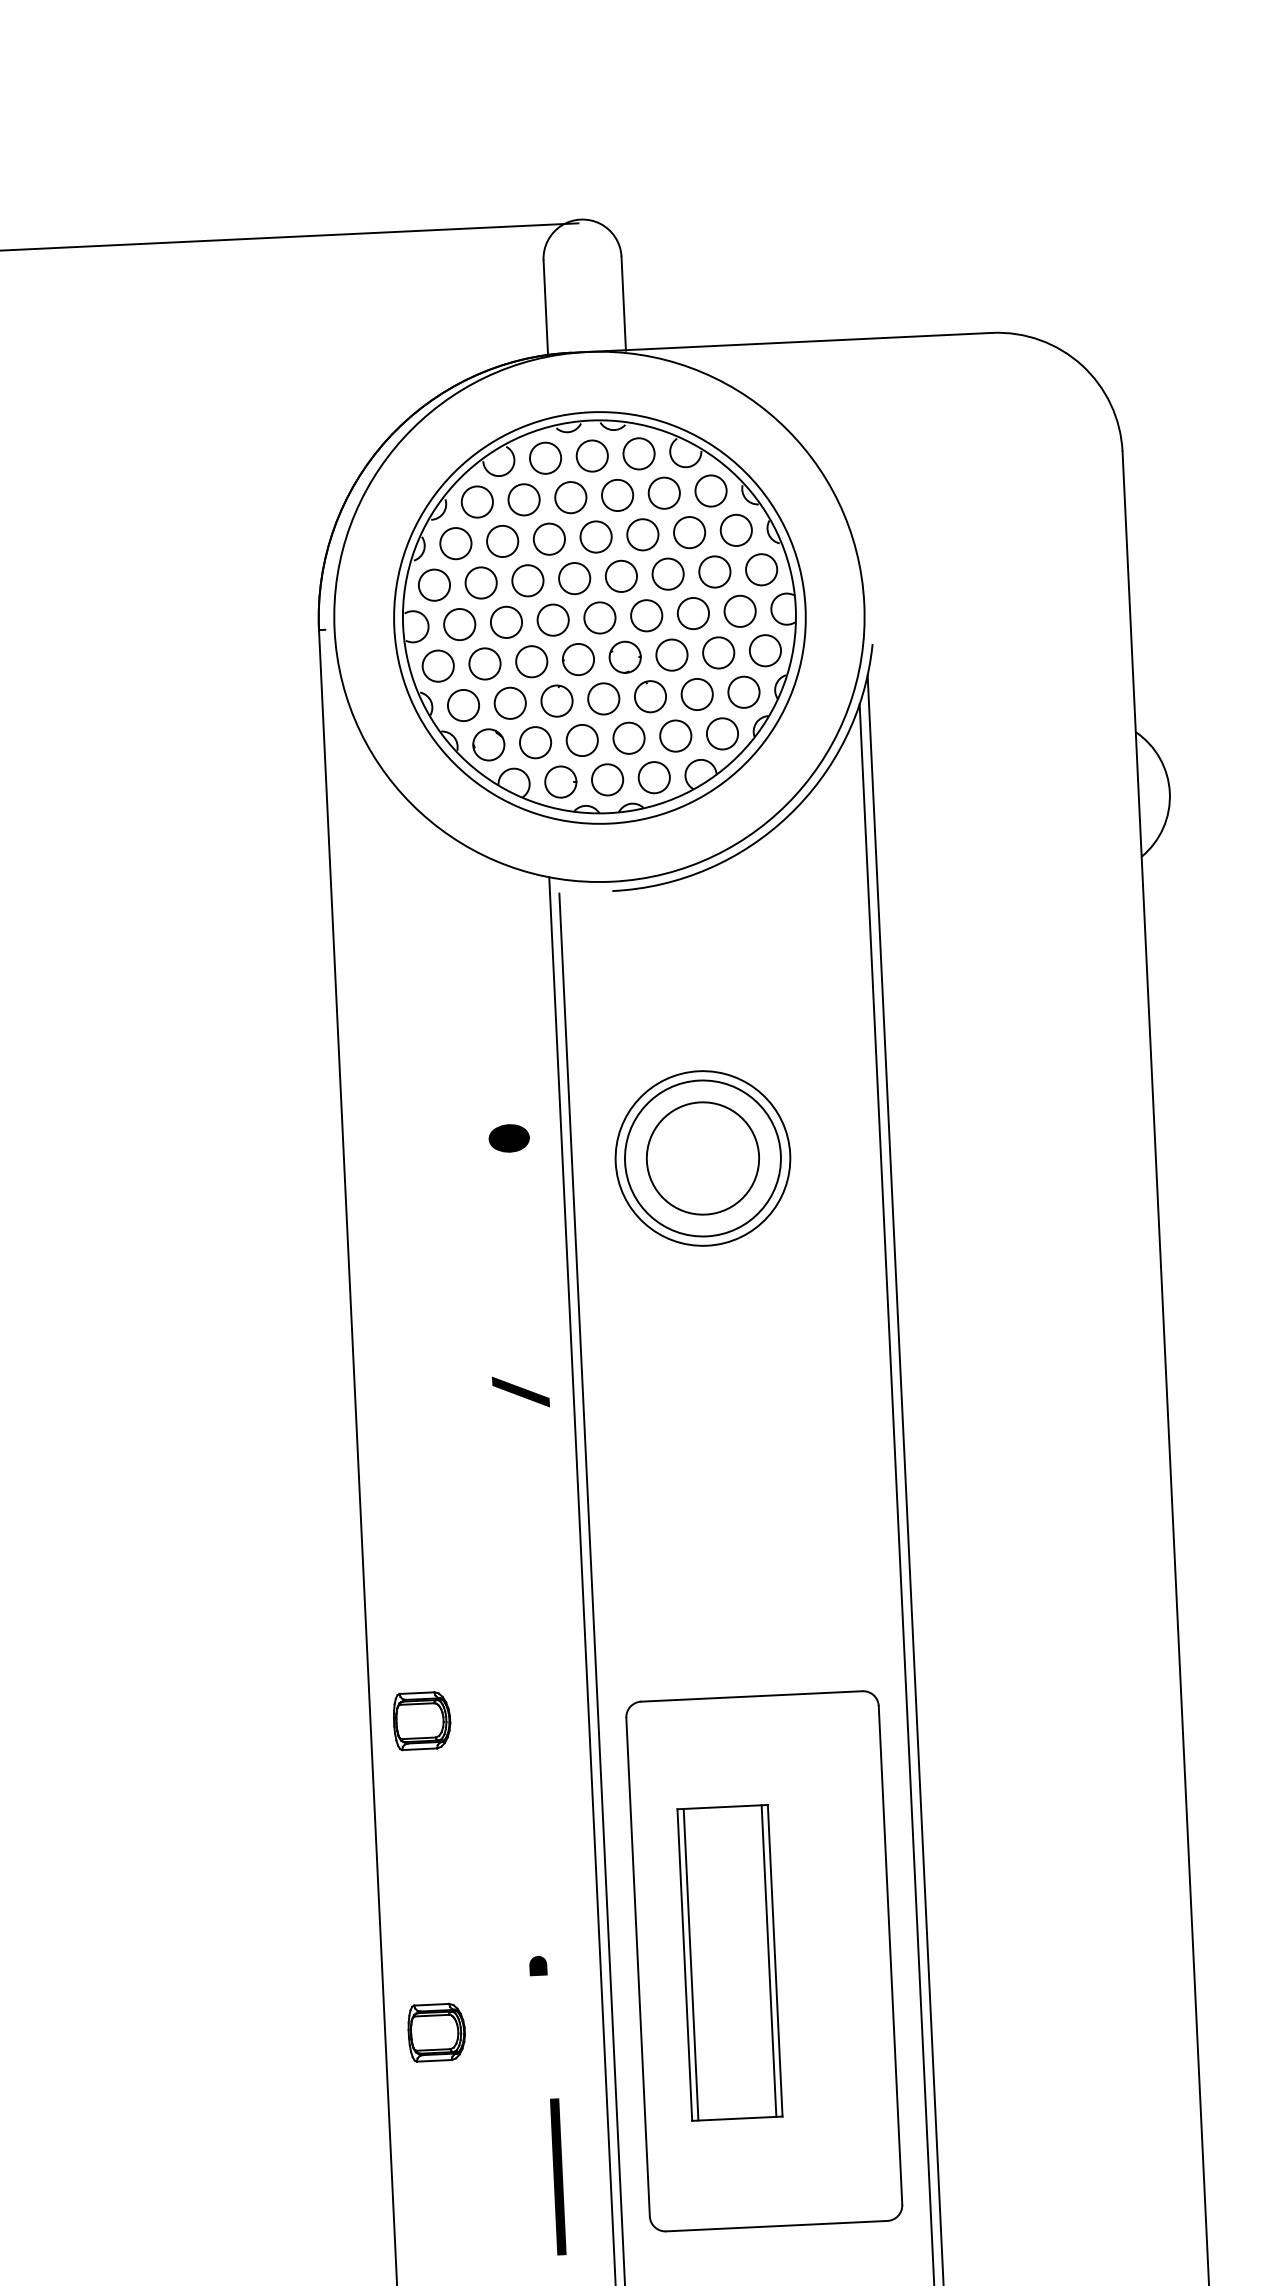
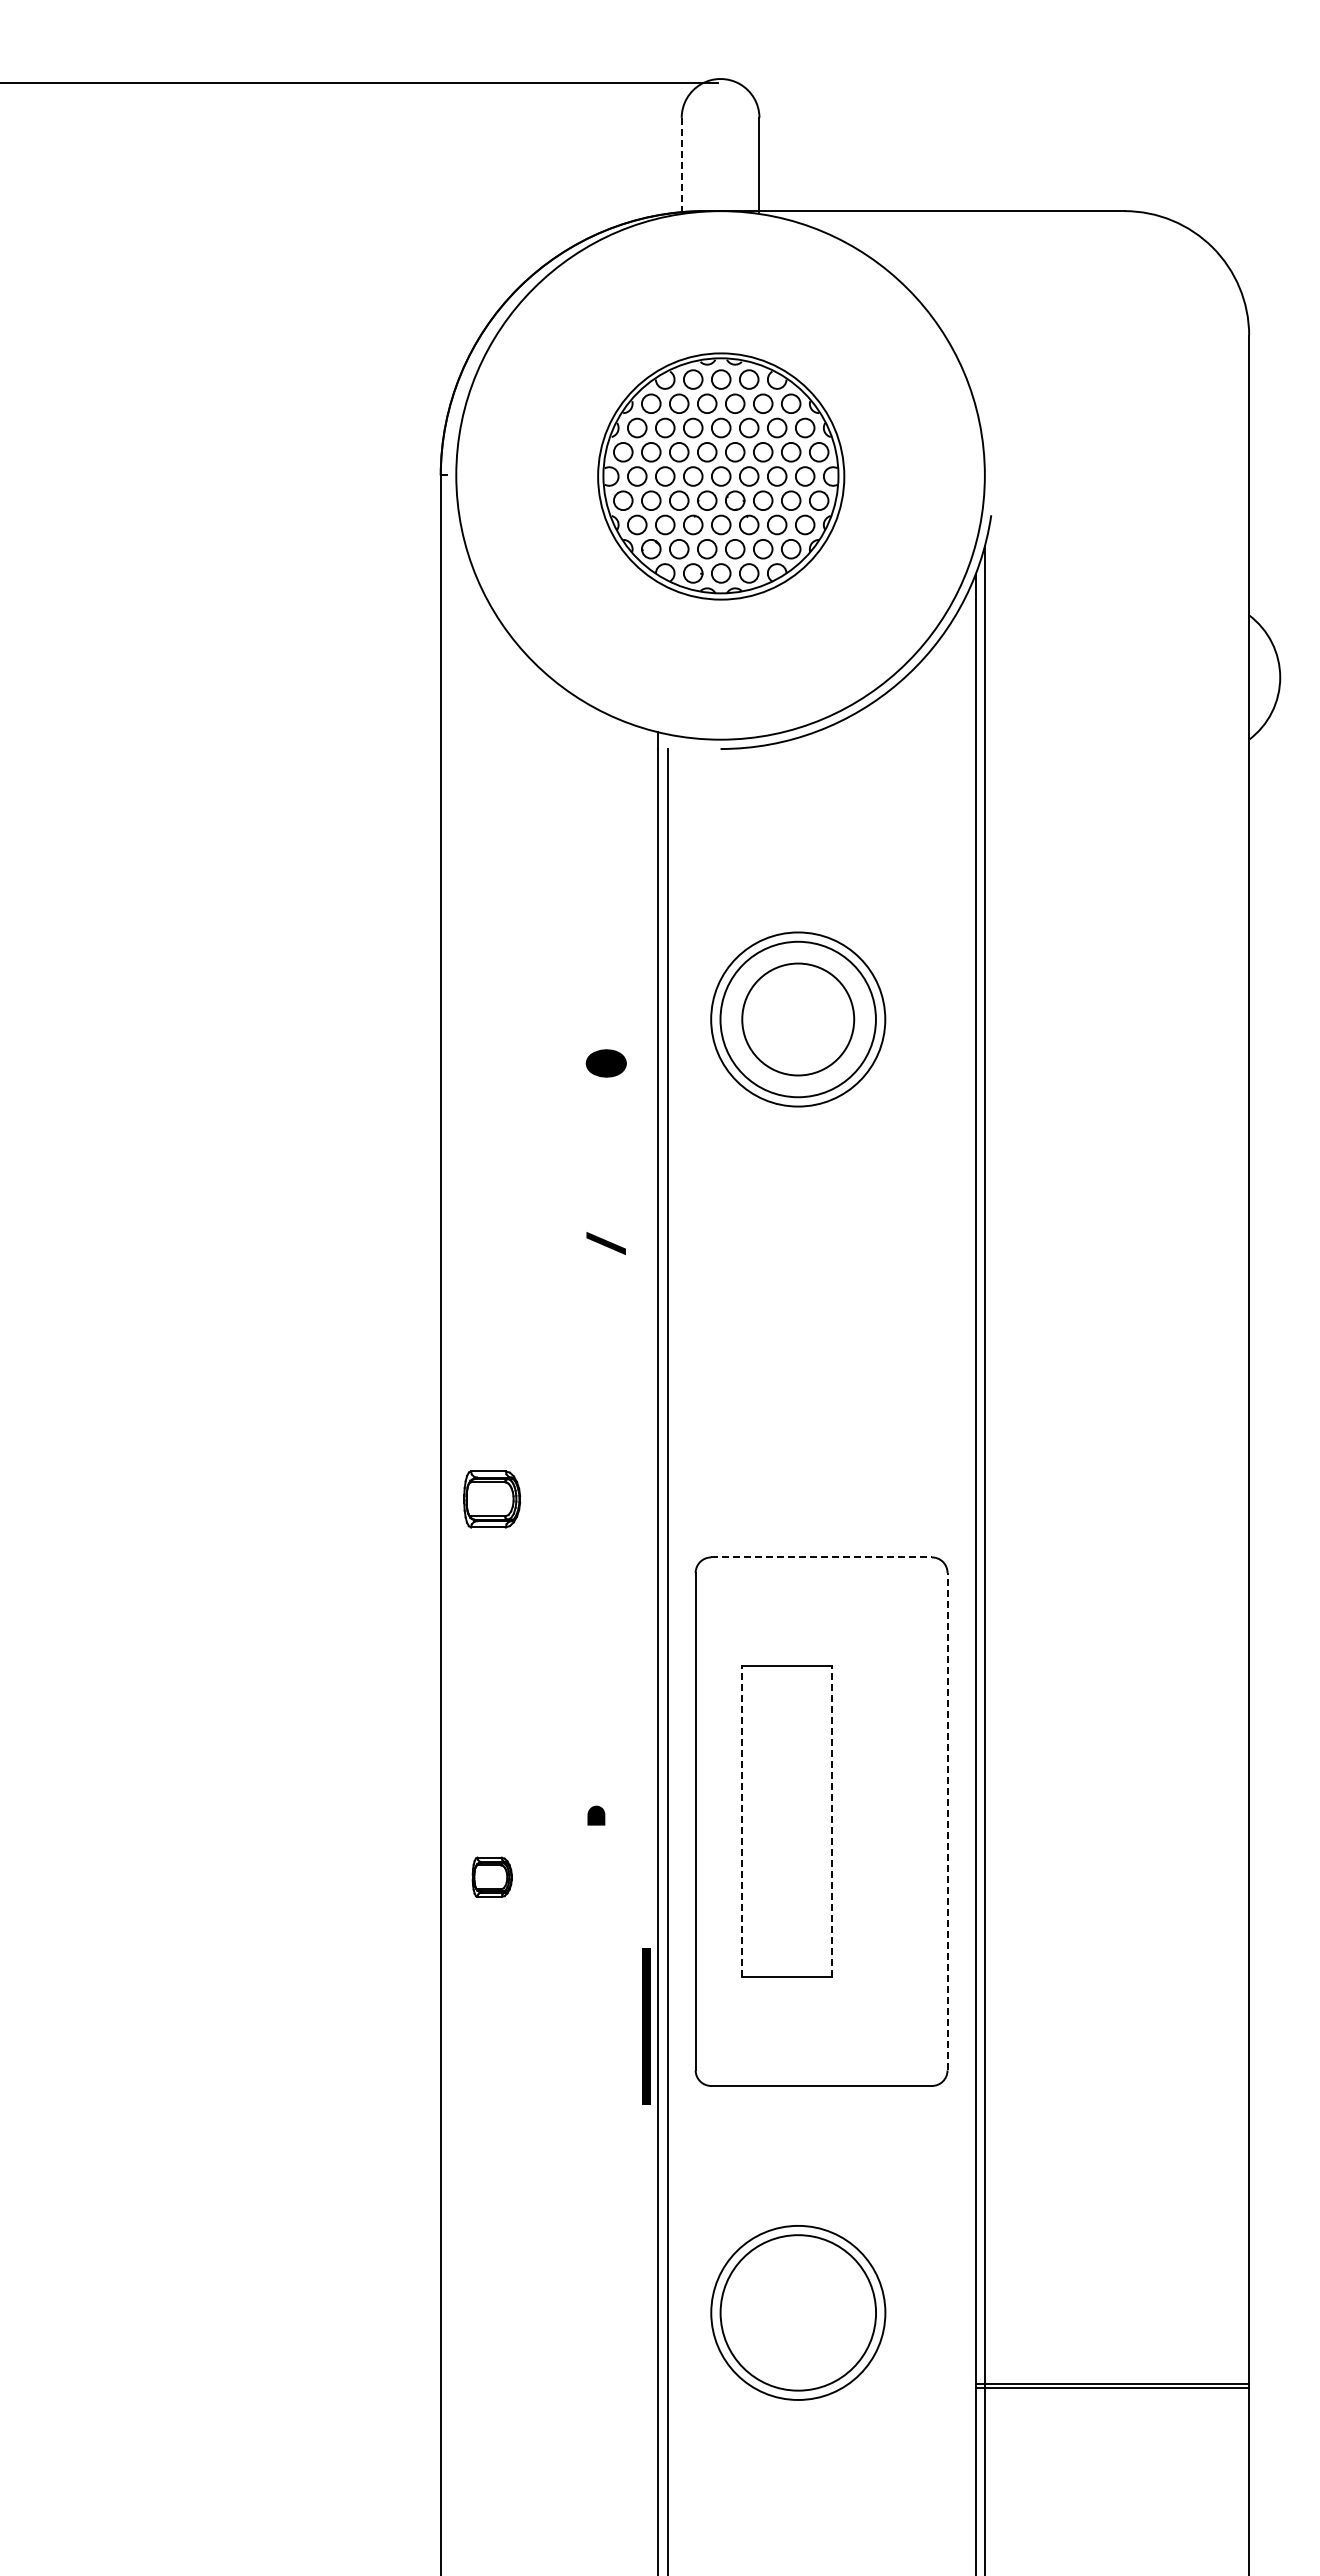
line: (545, 307) -> (681, 164), solid -> dashed
part: (600, 617) -> (721, 476), size x0.6
part: (508, 1138) -> (605, 1063), moved
part: (521, 1392) -> (606, 1243), size x0.7
line: (752, 1696) -> (822, 1557), solid -> dashed
part: (422, 1721) -> (492, 1499), moved
line: (890, 1955) -> (947, 1821), solid -> dashed
line: (769, 1960) -> (826, 1821), removed
line: (775, 1960) -> (832, 1821), solid -> dashed
line: (685, 1964) -> (742, 1821), solid -> dashed
line: (691, 1964) -> (748, 1821), removed
part: (437, 2032) -> (492, 1877), size x0.7
part: (558, 2176) -> (646, 2026), moved

